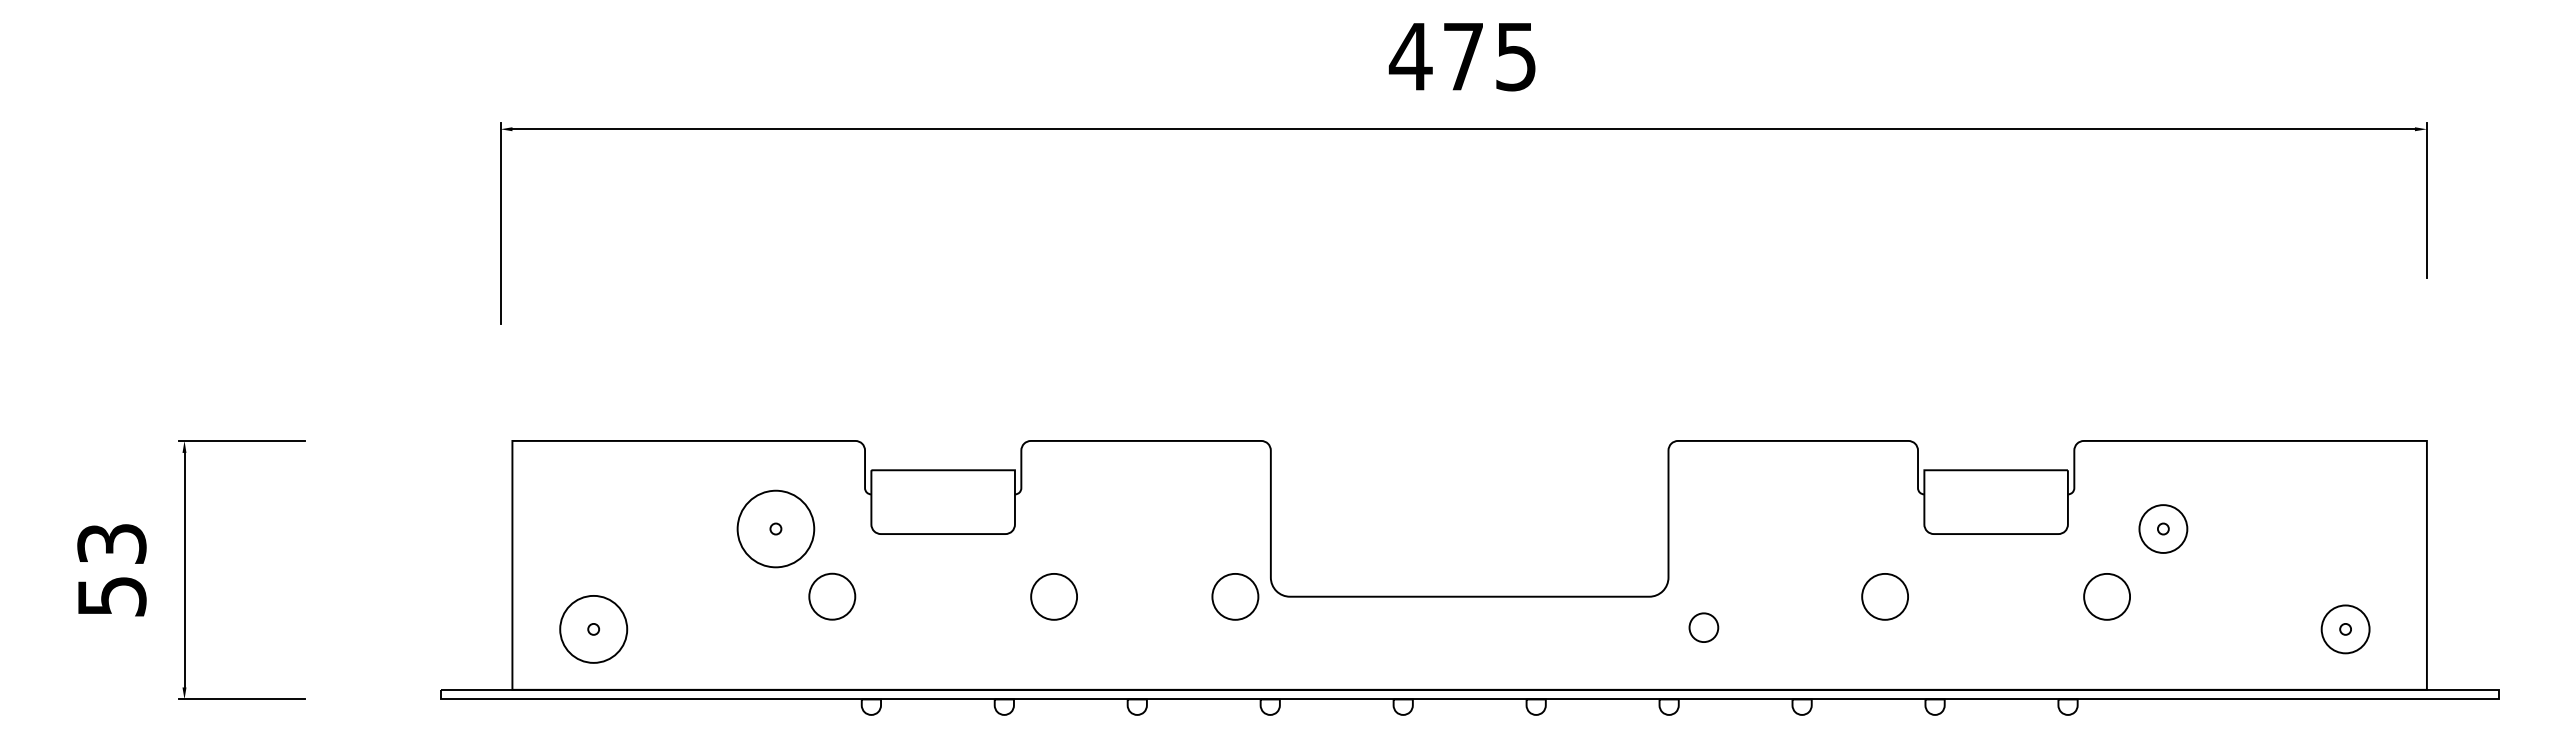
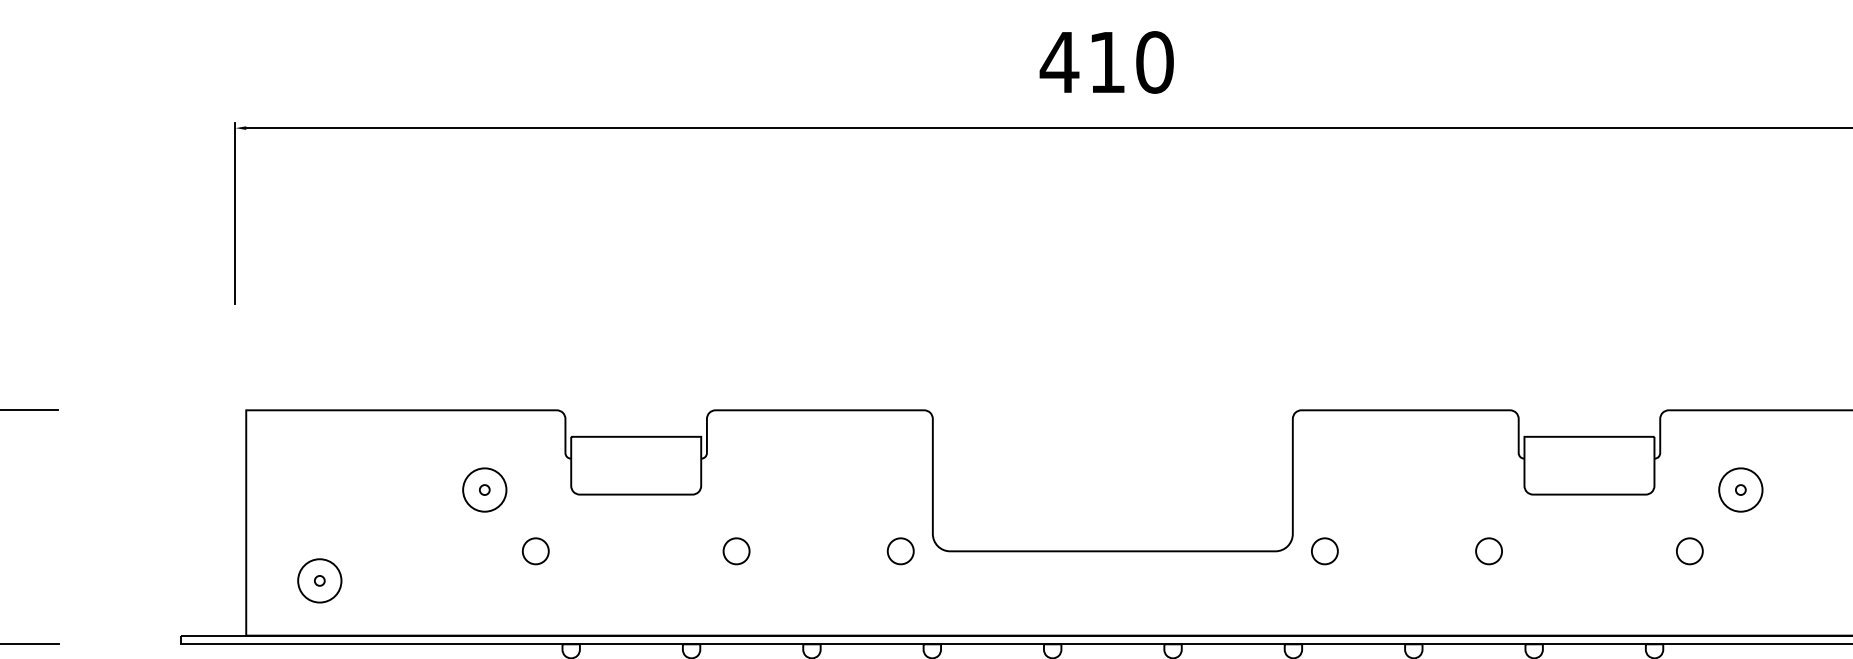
text: (1490, 56) -> (1131, 62), 475 -> 410
circle: (775, 528) -> (484, 489), size x0.62
circle: (831, 596) -> (535, 551), size x0.62
circle: (1053, 596) -> (736, 551), size x0.62
circle: (1235, 596) -> (900, 551), size x0.62
circle: (1885, 596) -> (1489, 551), size x0.62
circle: (2106, 596) -> (1689, 551), size x0.62
circle: (1703, 627) -> (1324, 551), moved
circle: (593, 629) -> (319, 580), size x0.71

